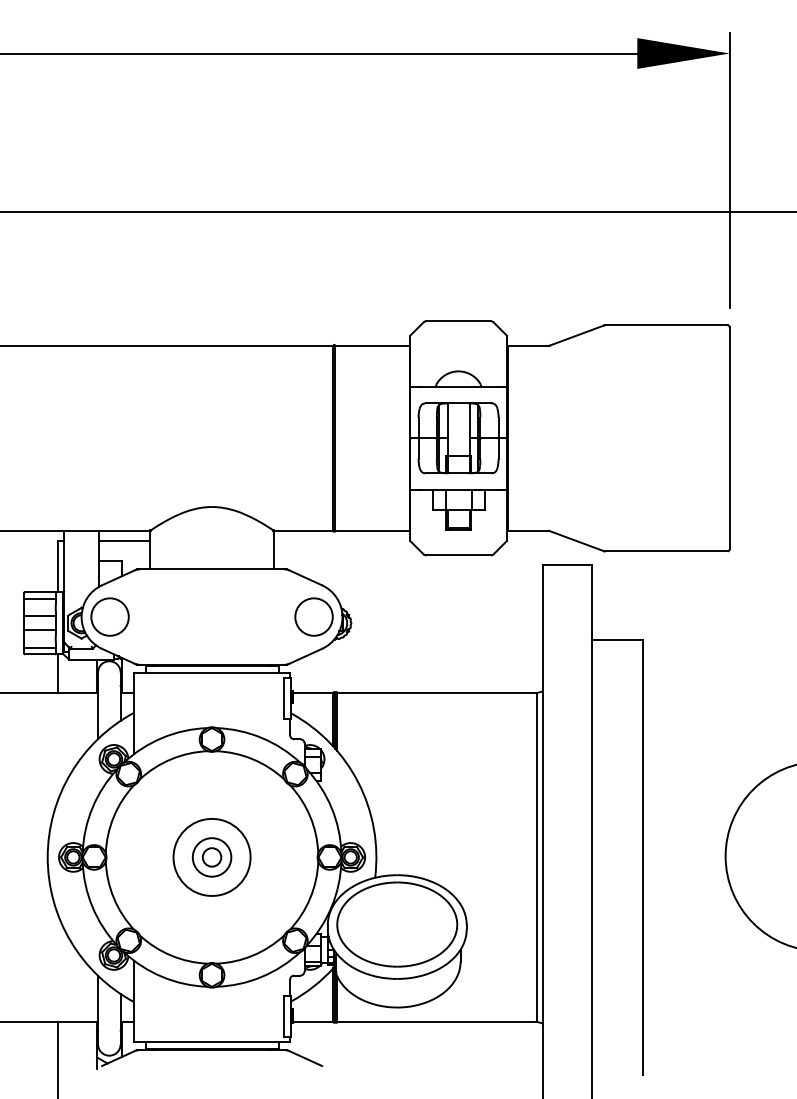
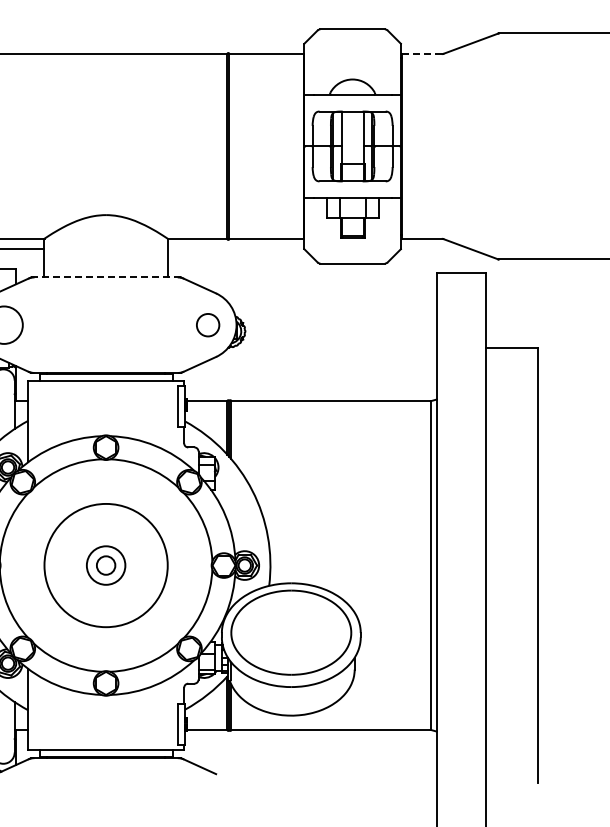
line: (528, 345) -> (422, 53), solid -> dashed
line: (212, 569) -> (106, 277), solid -> dashed
circle: (313, 616) -> (207, 324), size x0.6
circle: (211, 856) -> (105, 564), size x1.6

